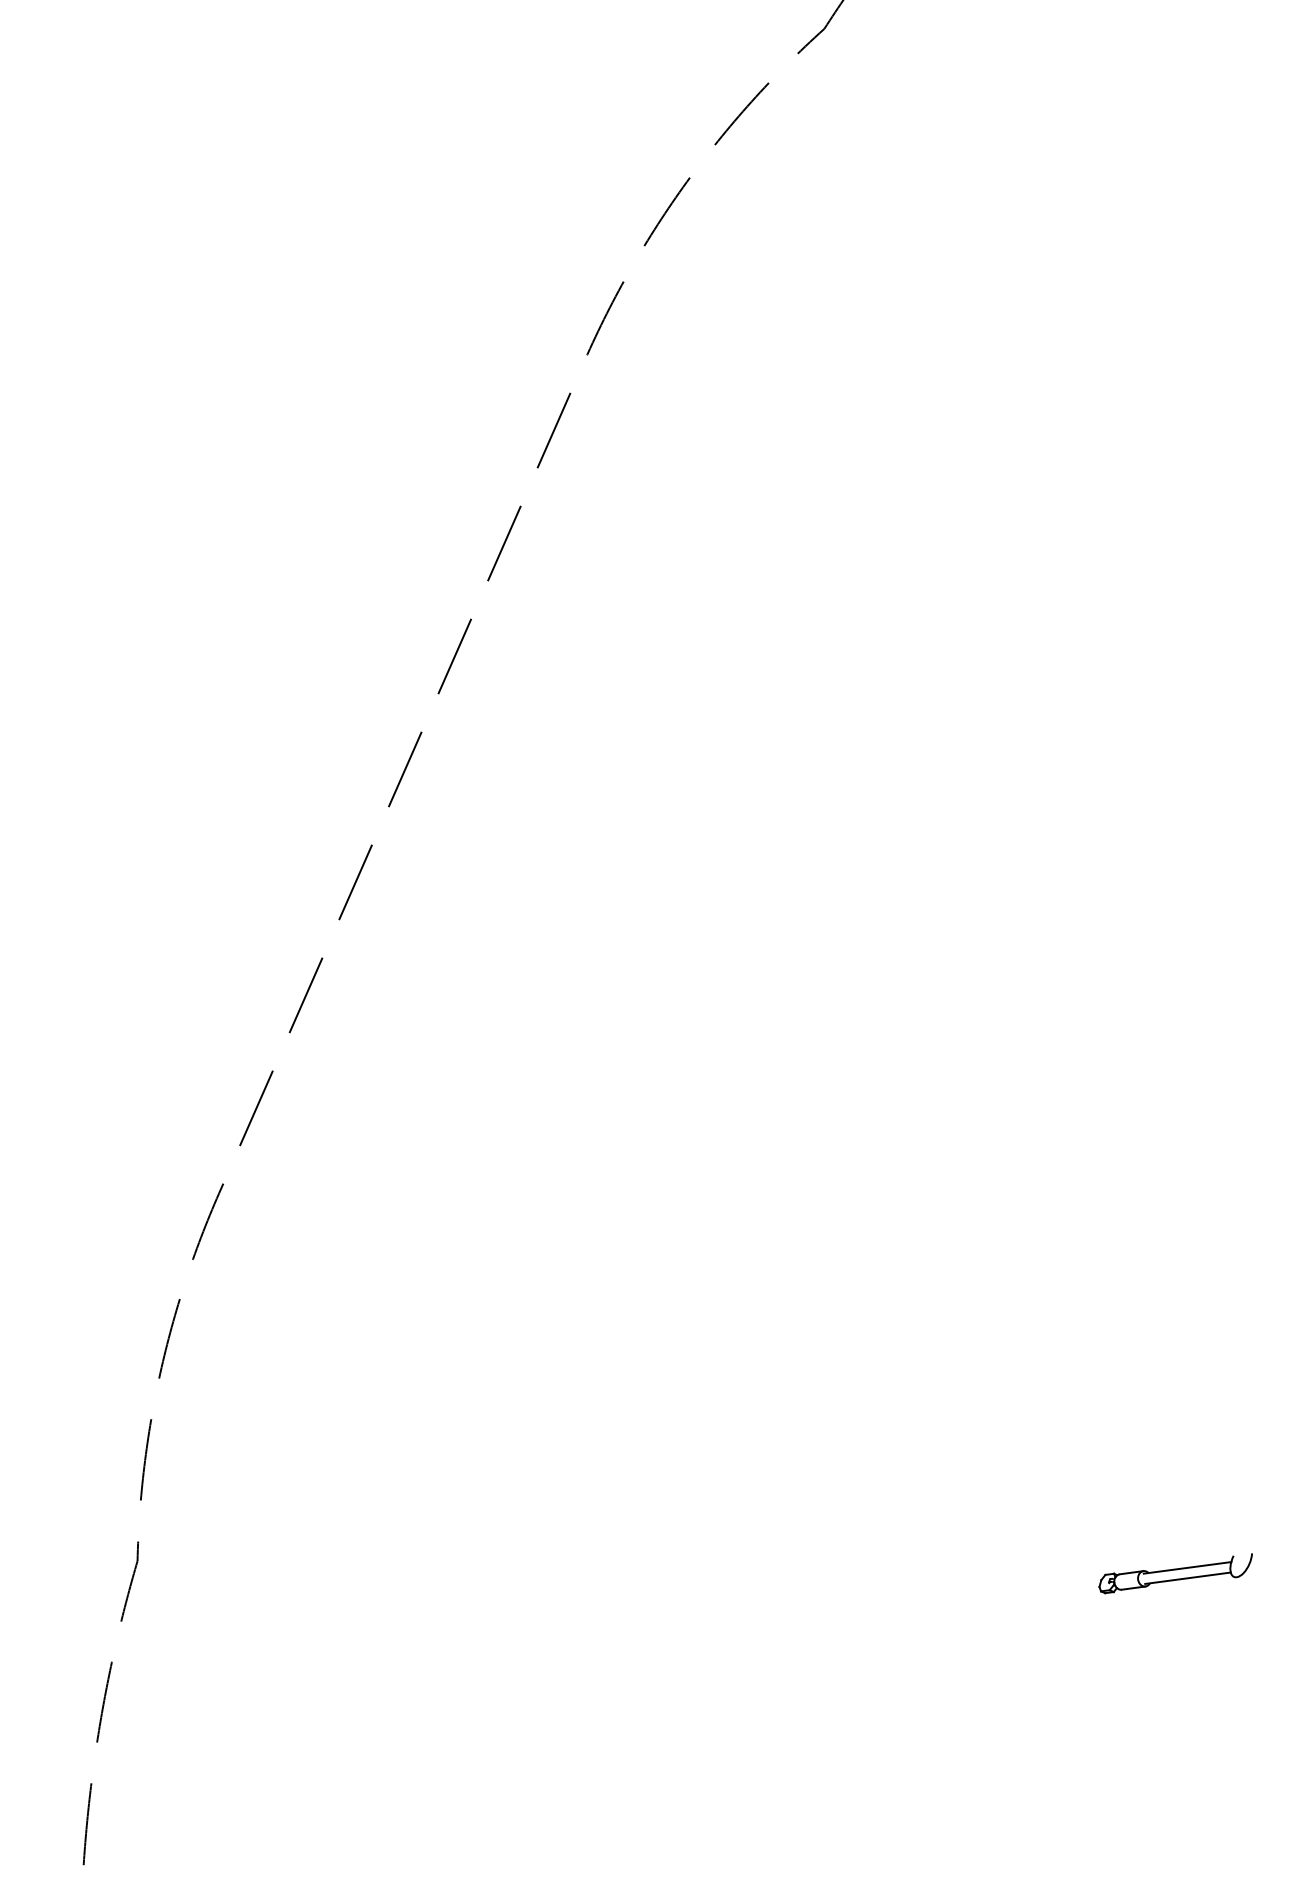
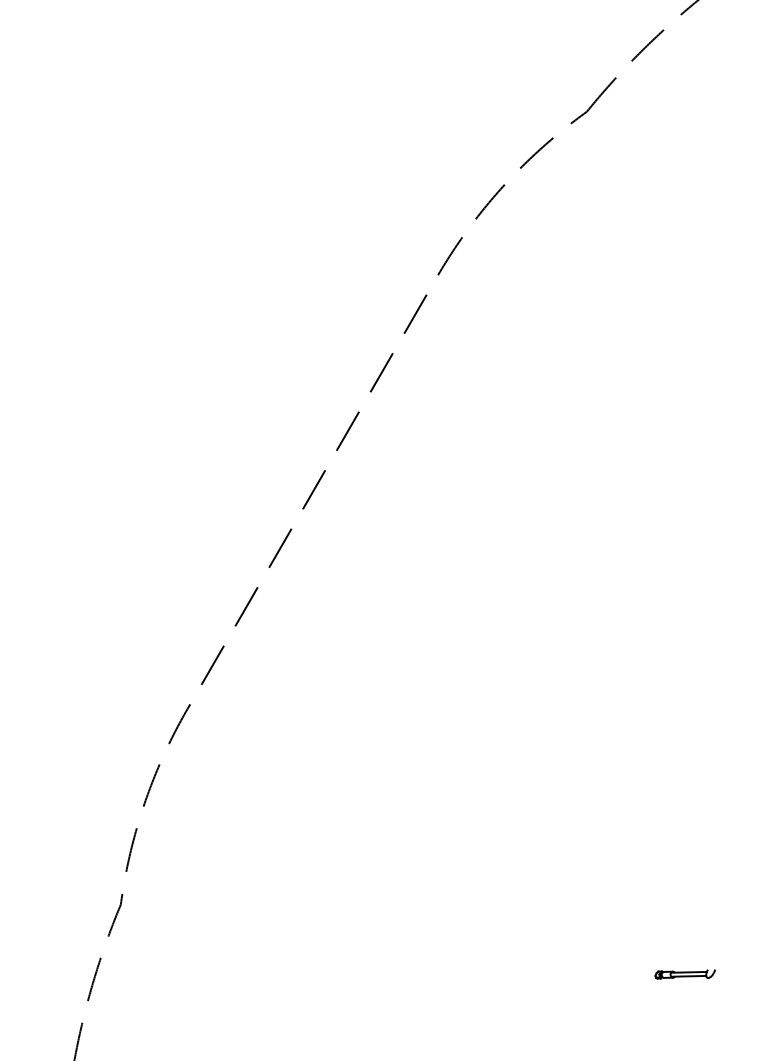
part: (1174, 1574) -> (684, 974), size x0.7

